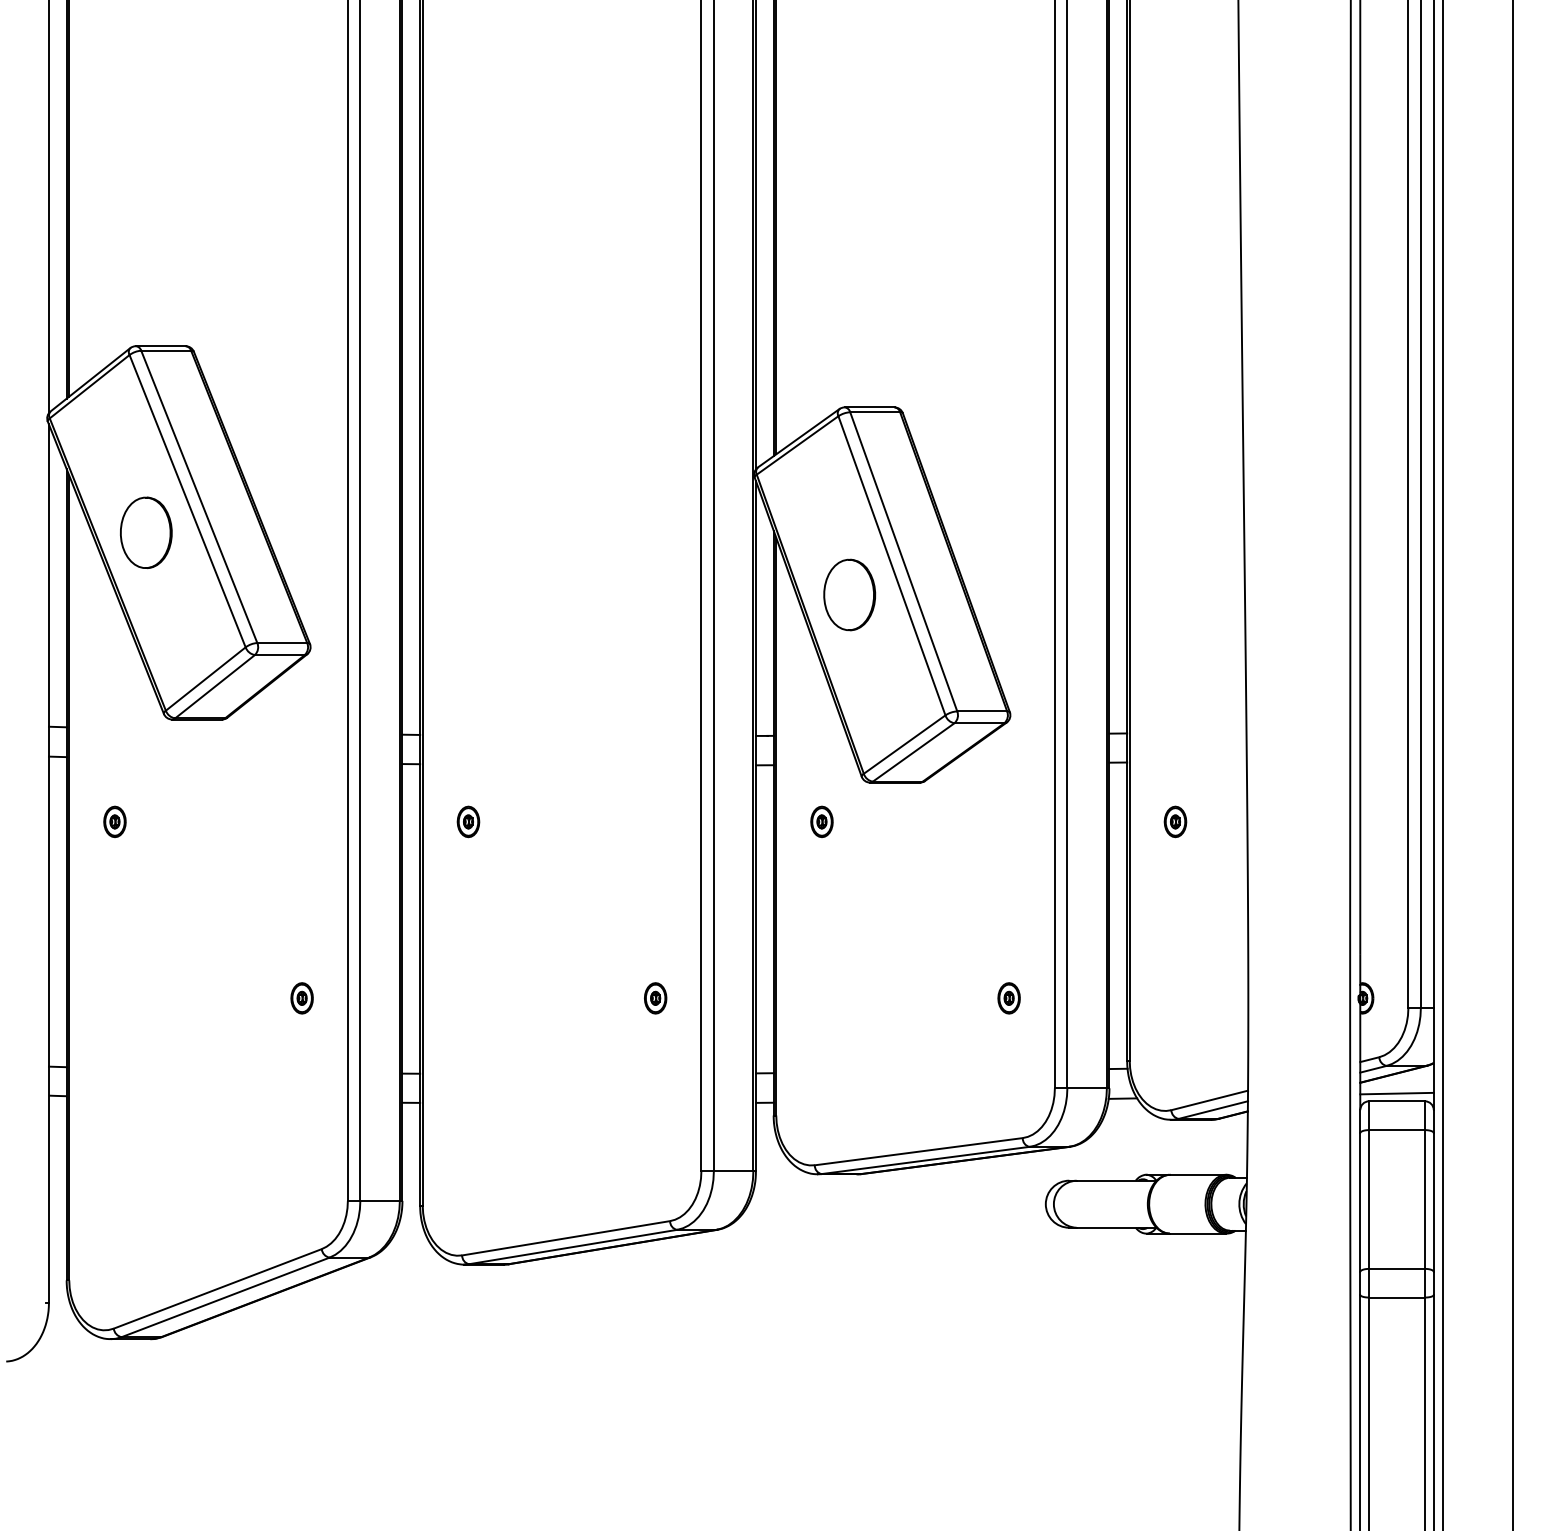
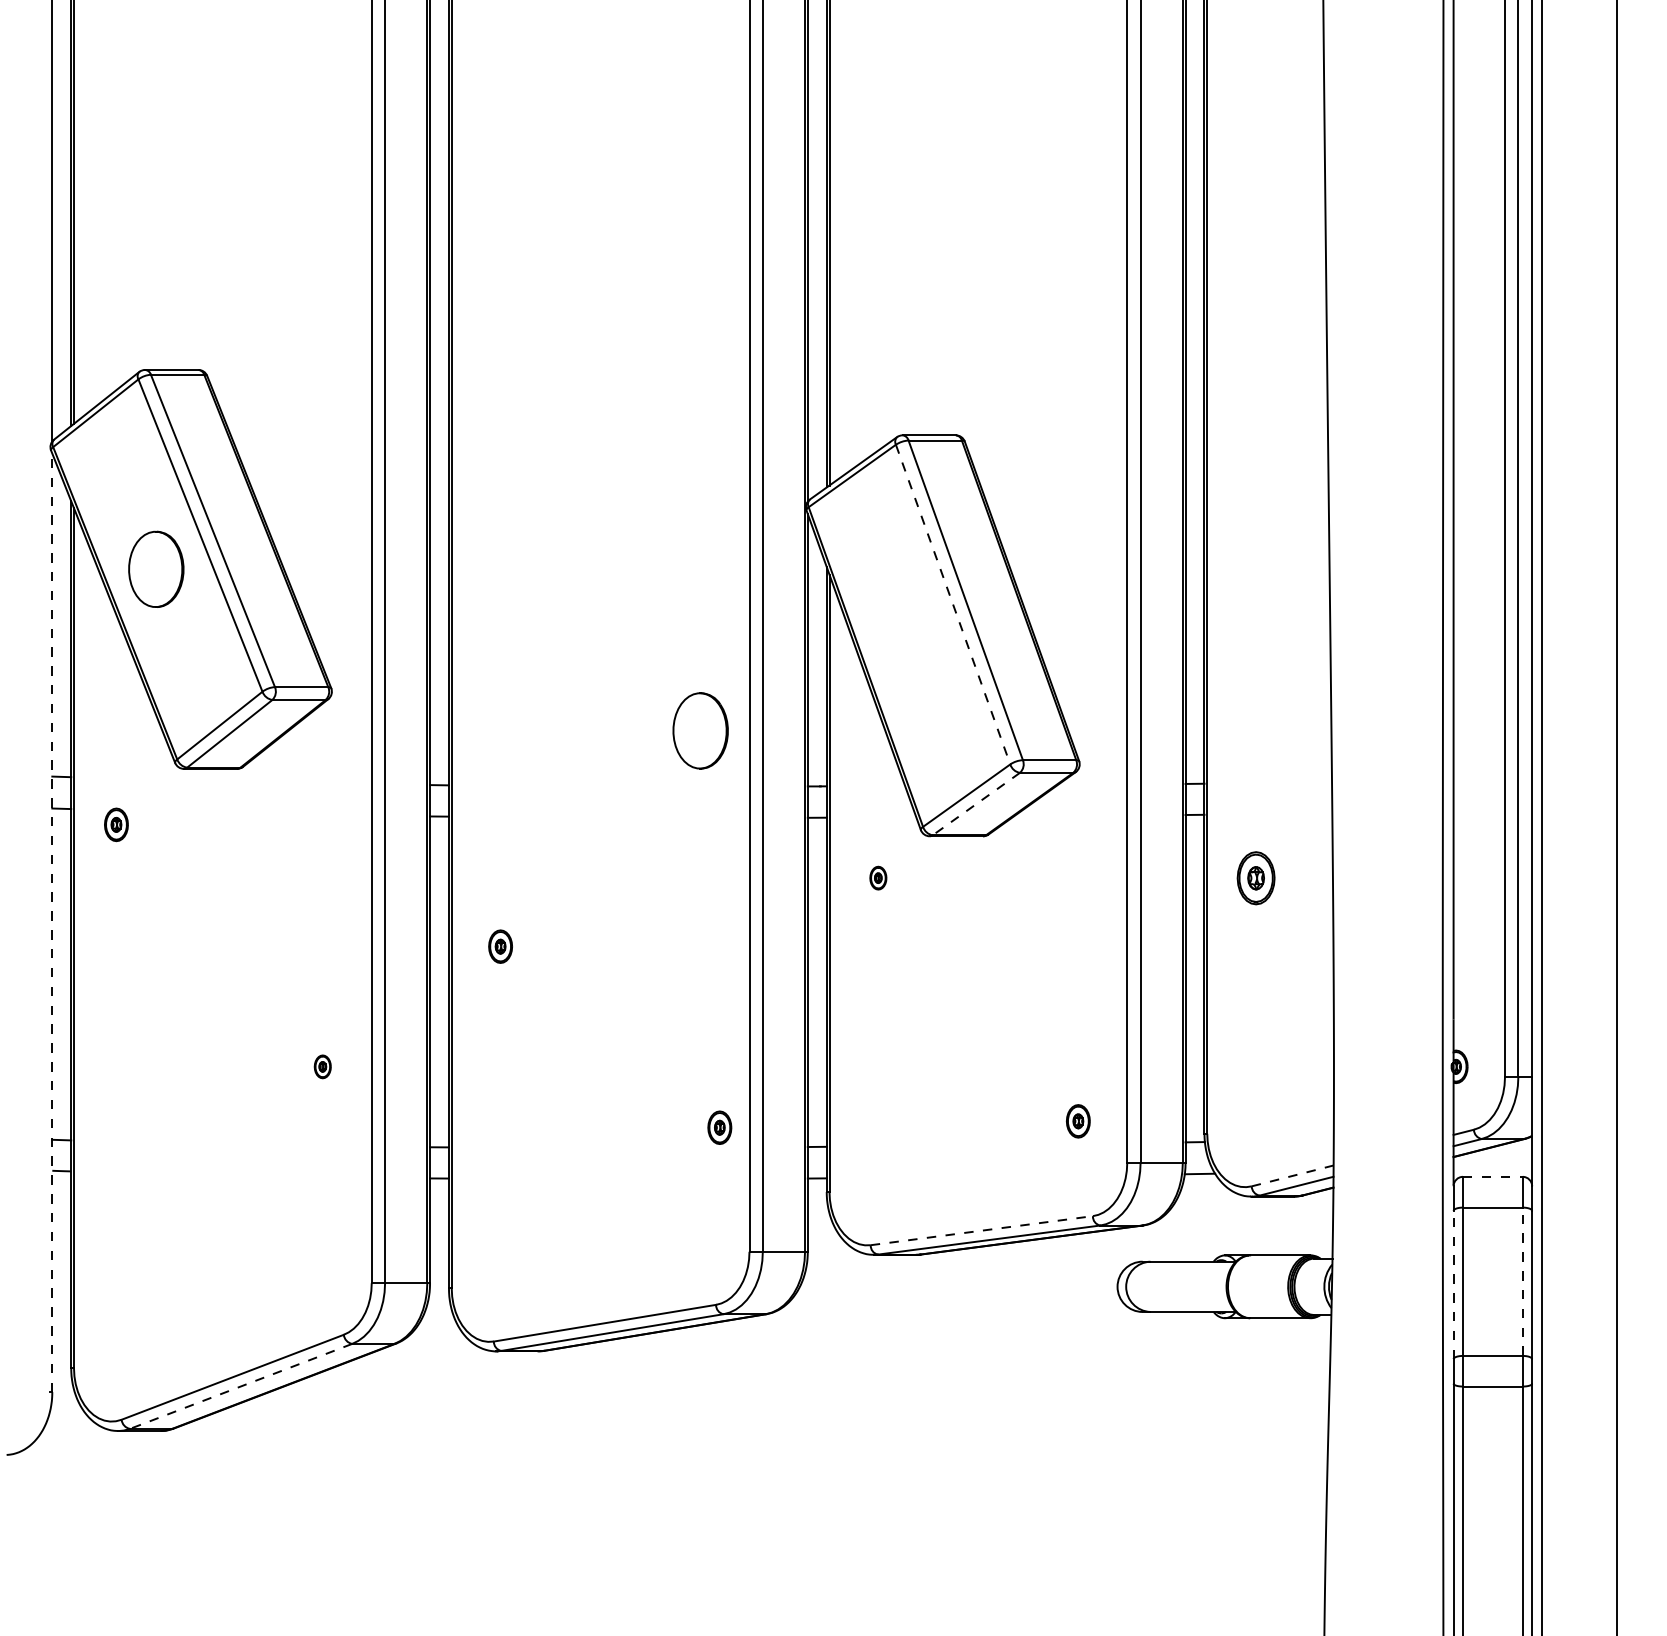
line: (891, 565) -> (952, 604), solid -> dashed
part: (849, 594) -> (700, 730), moved
line: (913, 752) -> (976, 804), solid -> dashed
part: (114, 821) -> (115, 824), moved
part: (468, 821) -> (500, 946), moved
part: (821, 821) -> (877, 877), size x0.7
part: (1175, 821) -> (1256, 877), size x1.6
line: (48, 863) -> (51, 922), solid -> dashed
part: (301, 998) -> (322, 1066), size x0.7
part: (655, 998) -> (719, 1127), moved
part: (1008, 998) -> (1077, 1121), moved
line: (1396, 1093) -> (1492, 1168), removed
line: (1209, 1100) -> (1292, 1175), solid -> dashed
line: (1397, 1101) -> (1493, 1177), solid -> dashed
line: (918, 1151) -> (981, 1230), solid -> dashed
line: (1424, 1198) -> (1522, 1280), solid -> dashed
line: (1360, 1202) -> (1453, 1284), solid -> dashed
line: (225, 1297) -> (240, 1386), solid -> dashed

